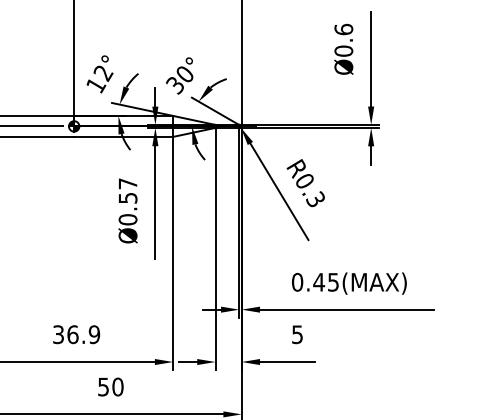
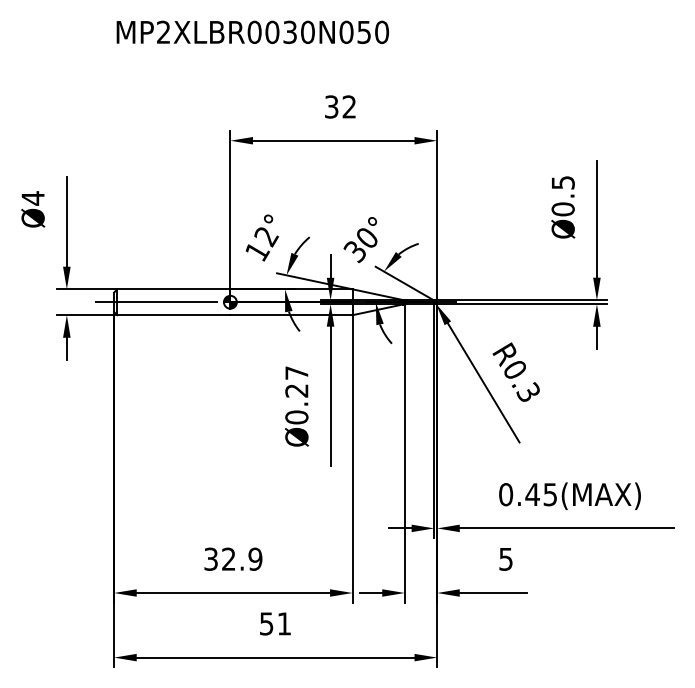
text: (343, 29) -> (562, 182), Ø0.6 -> Ø0.5
text: (127, 197) -> (296, 390), Ø0.57 -> Ø0.27
text: (72, 334) -> (228, 558), 36.9 -> 32.9
text: (118, 386) -> (284, 623), 50 -> 51

